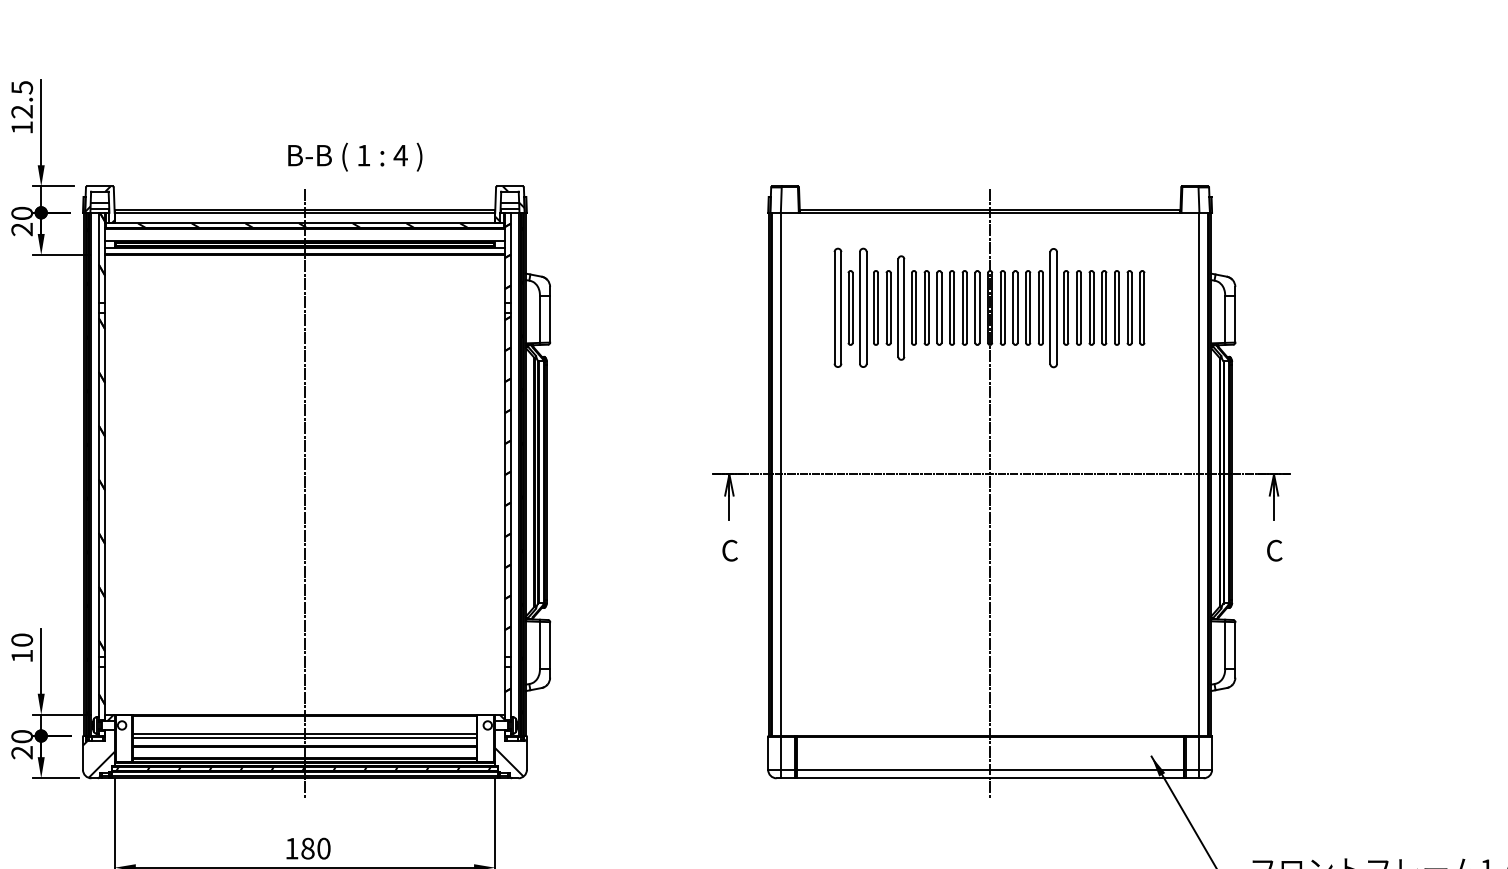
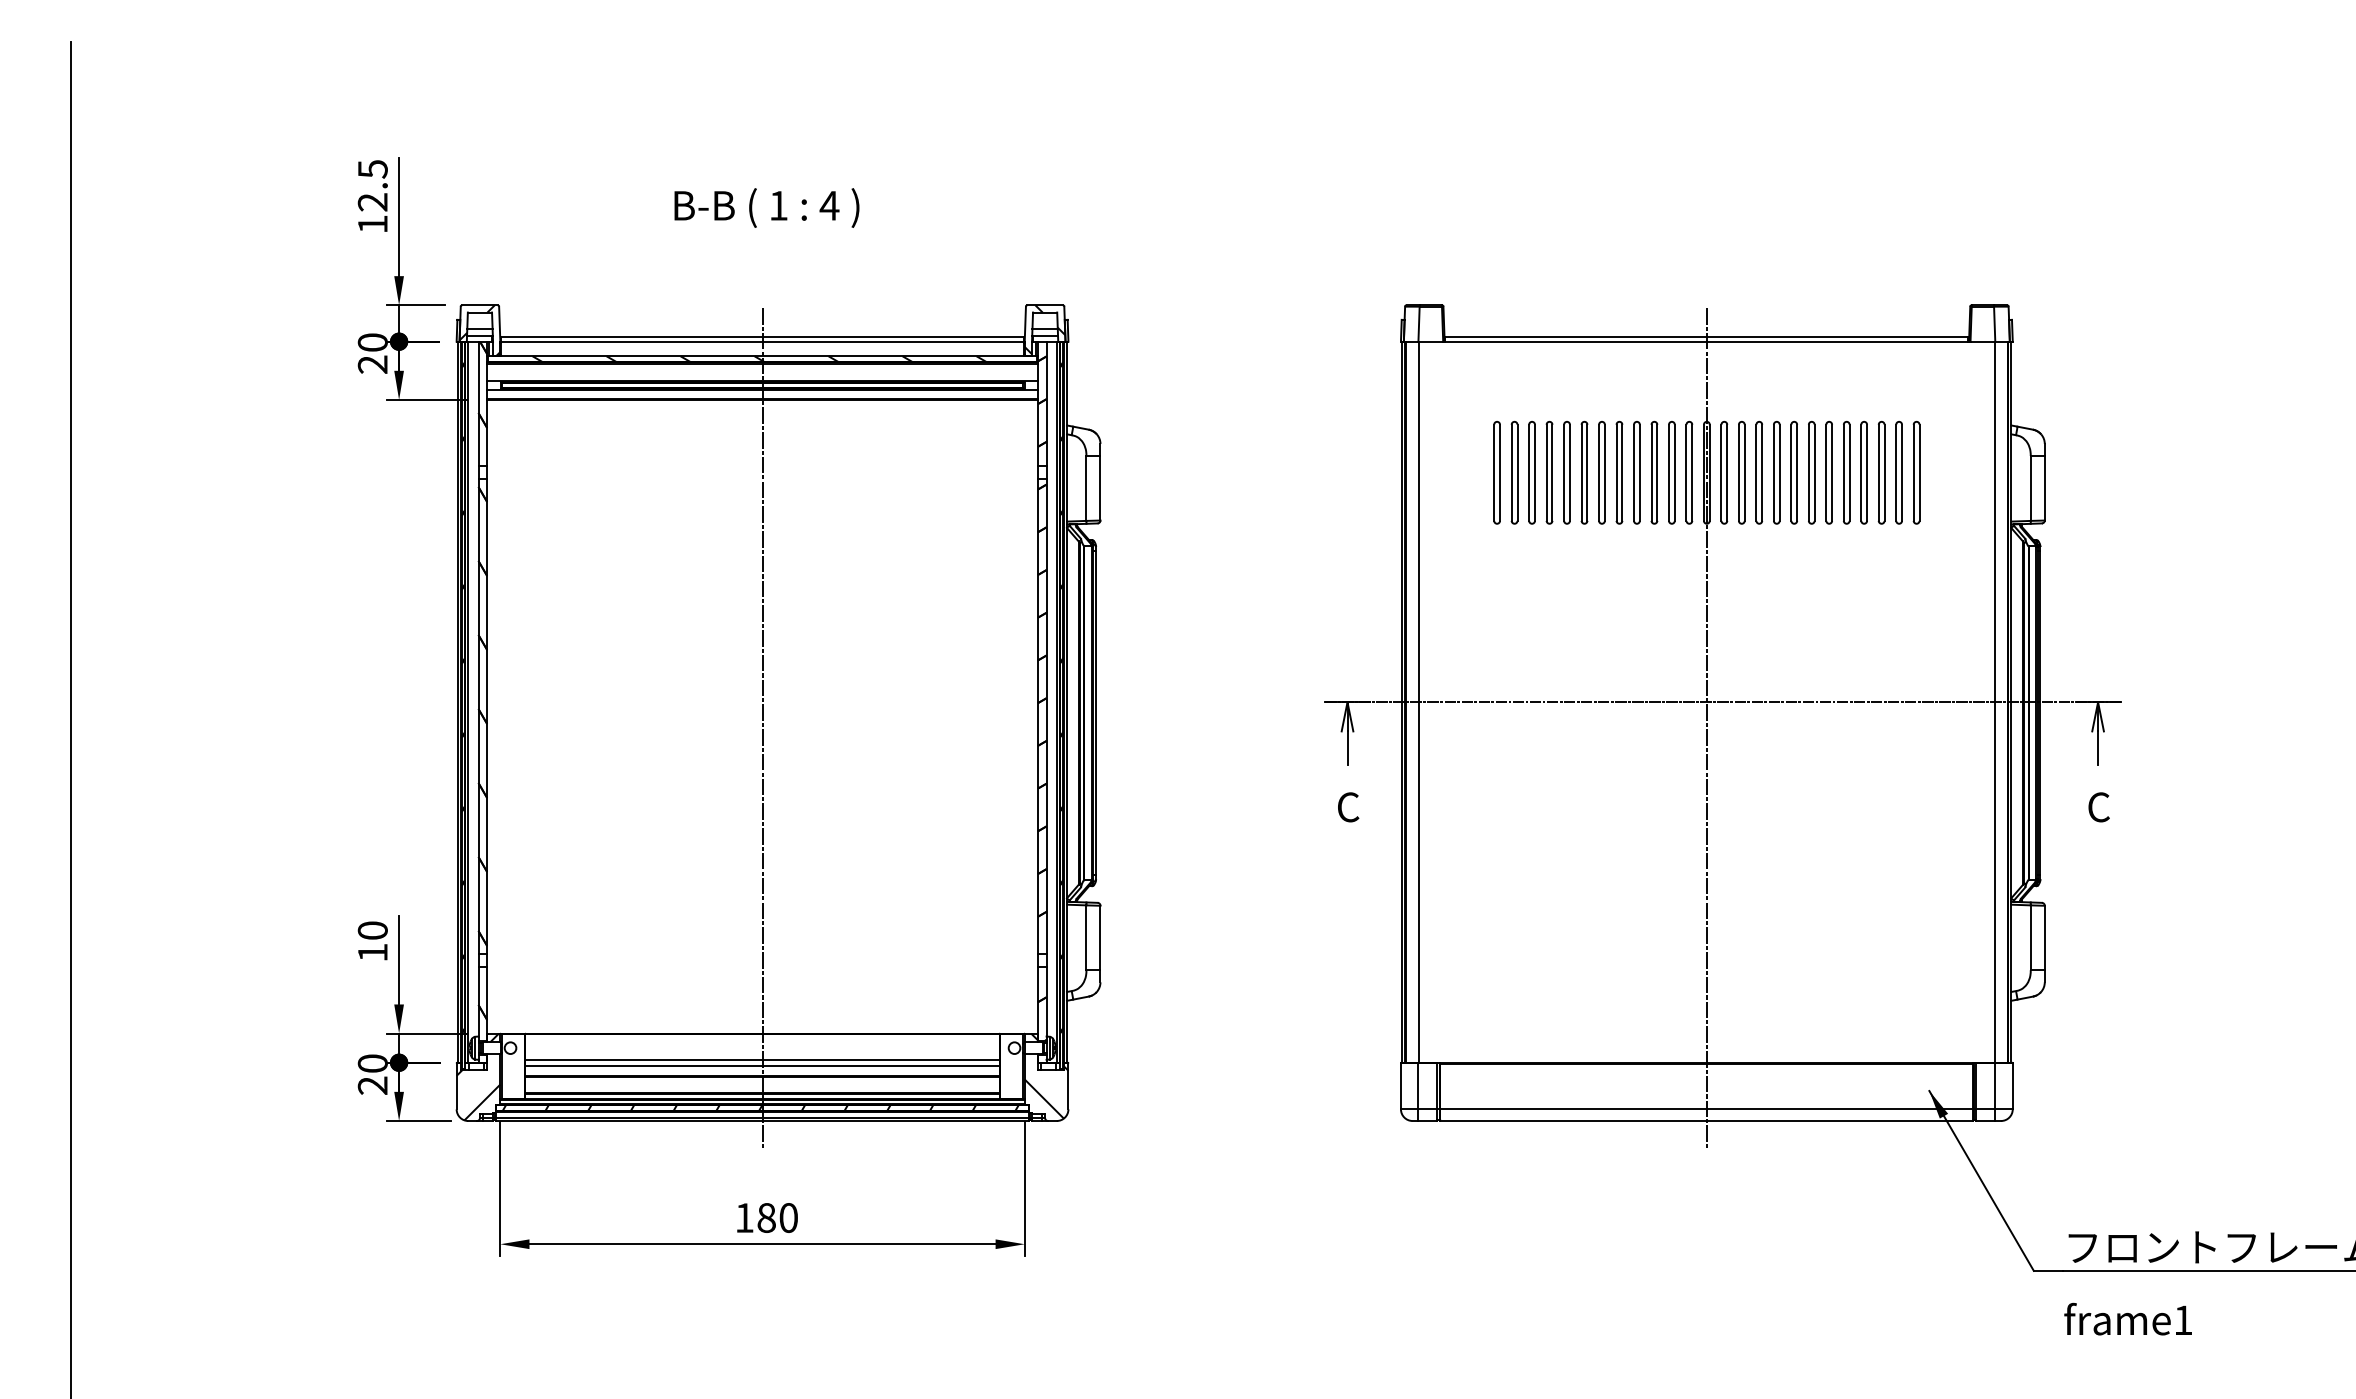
text: (354, 156) -> (766, 207), moved
part: (837, 307) -> (1496, 472), size x0.62
part: (862, 307) -> (1531, 472), size x0.62
part: (901, 307) -> (1584, 472), size x0.71
part: (1053, 307) -> (1793, 472), size x0.62

